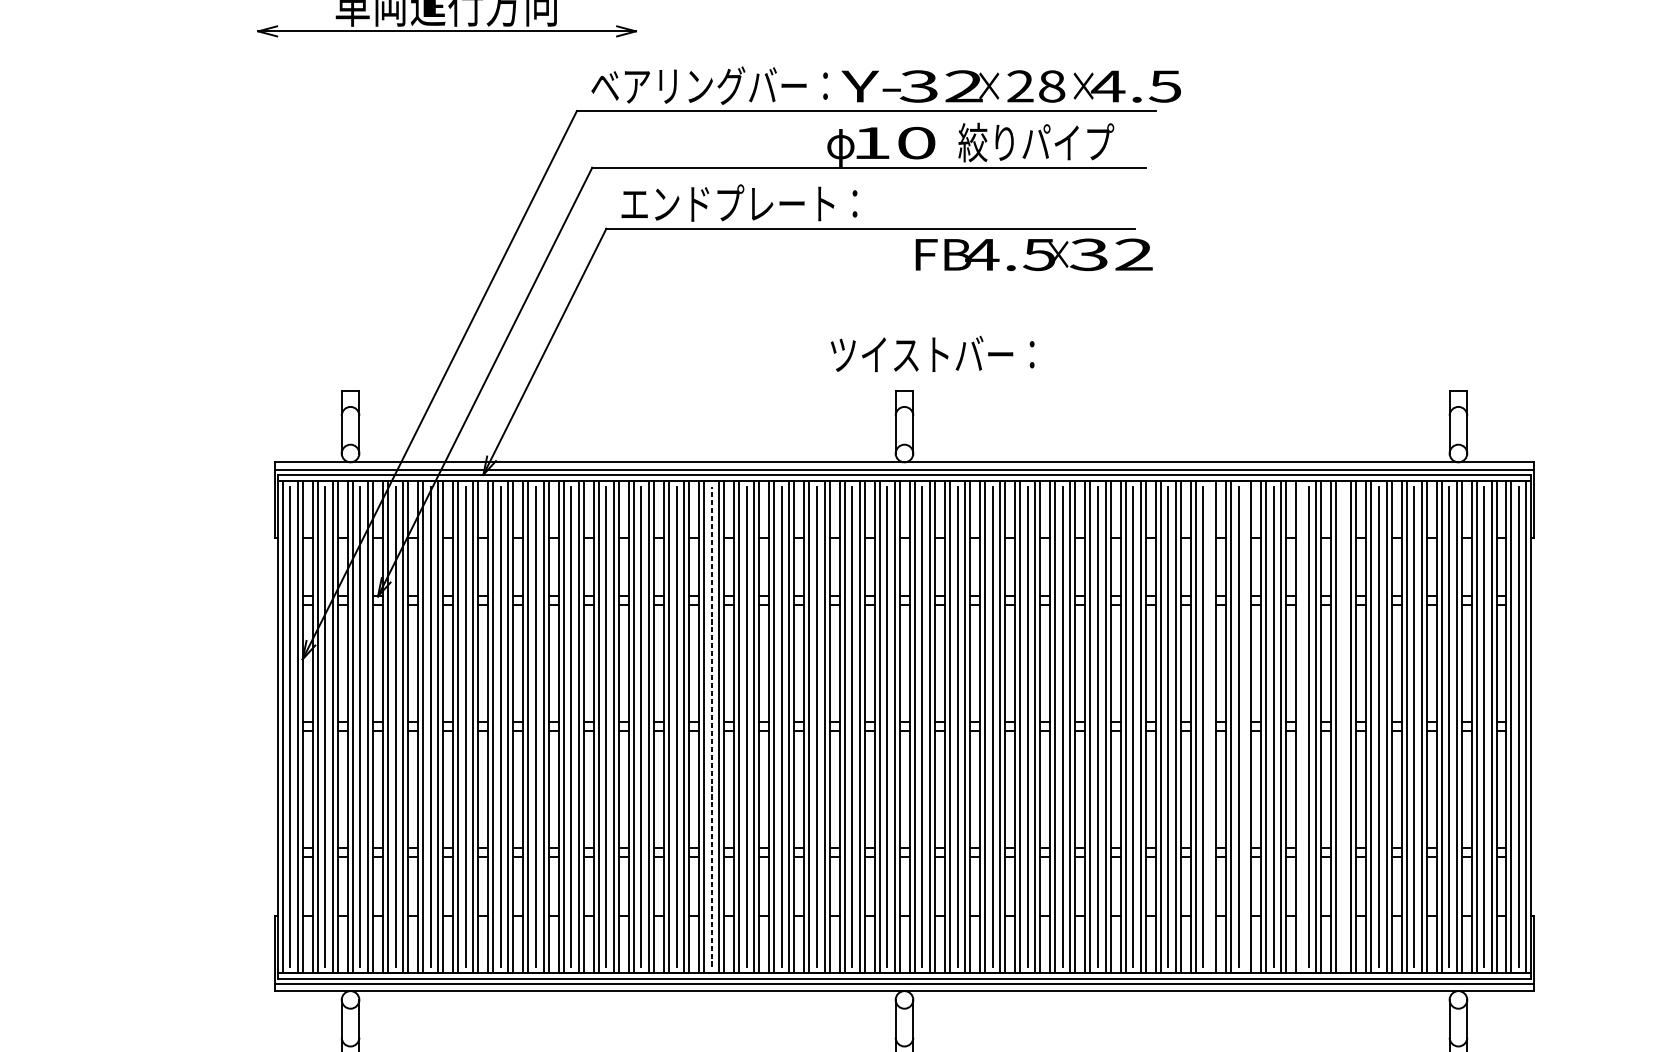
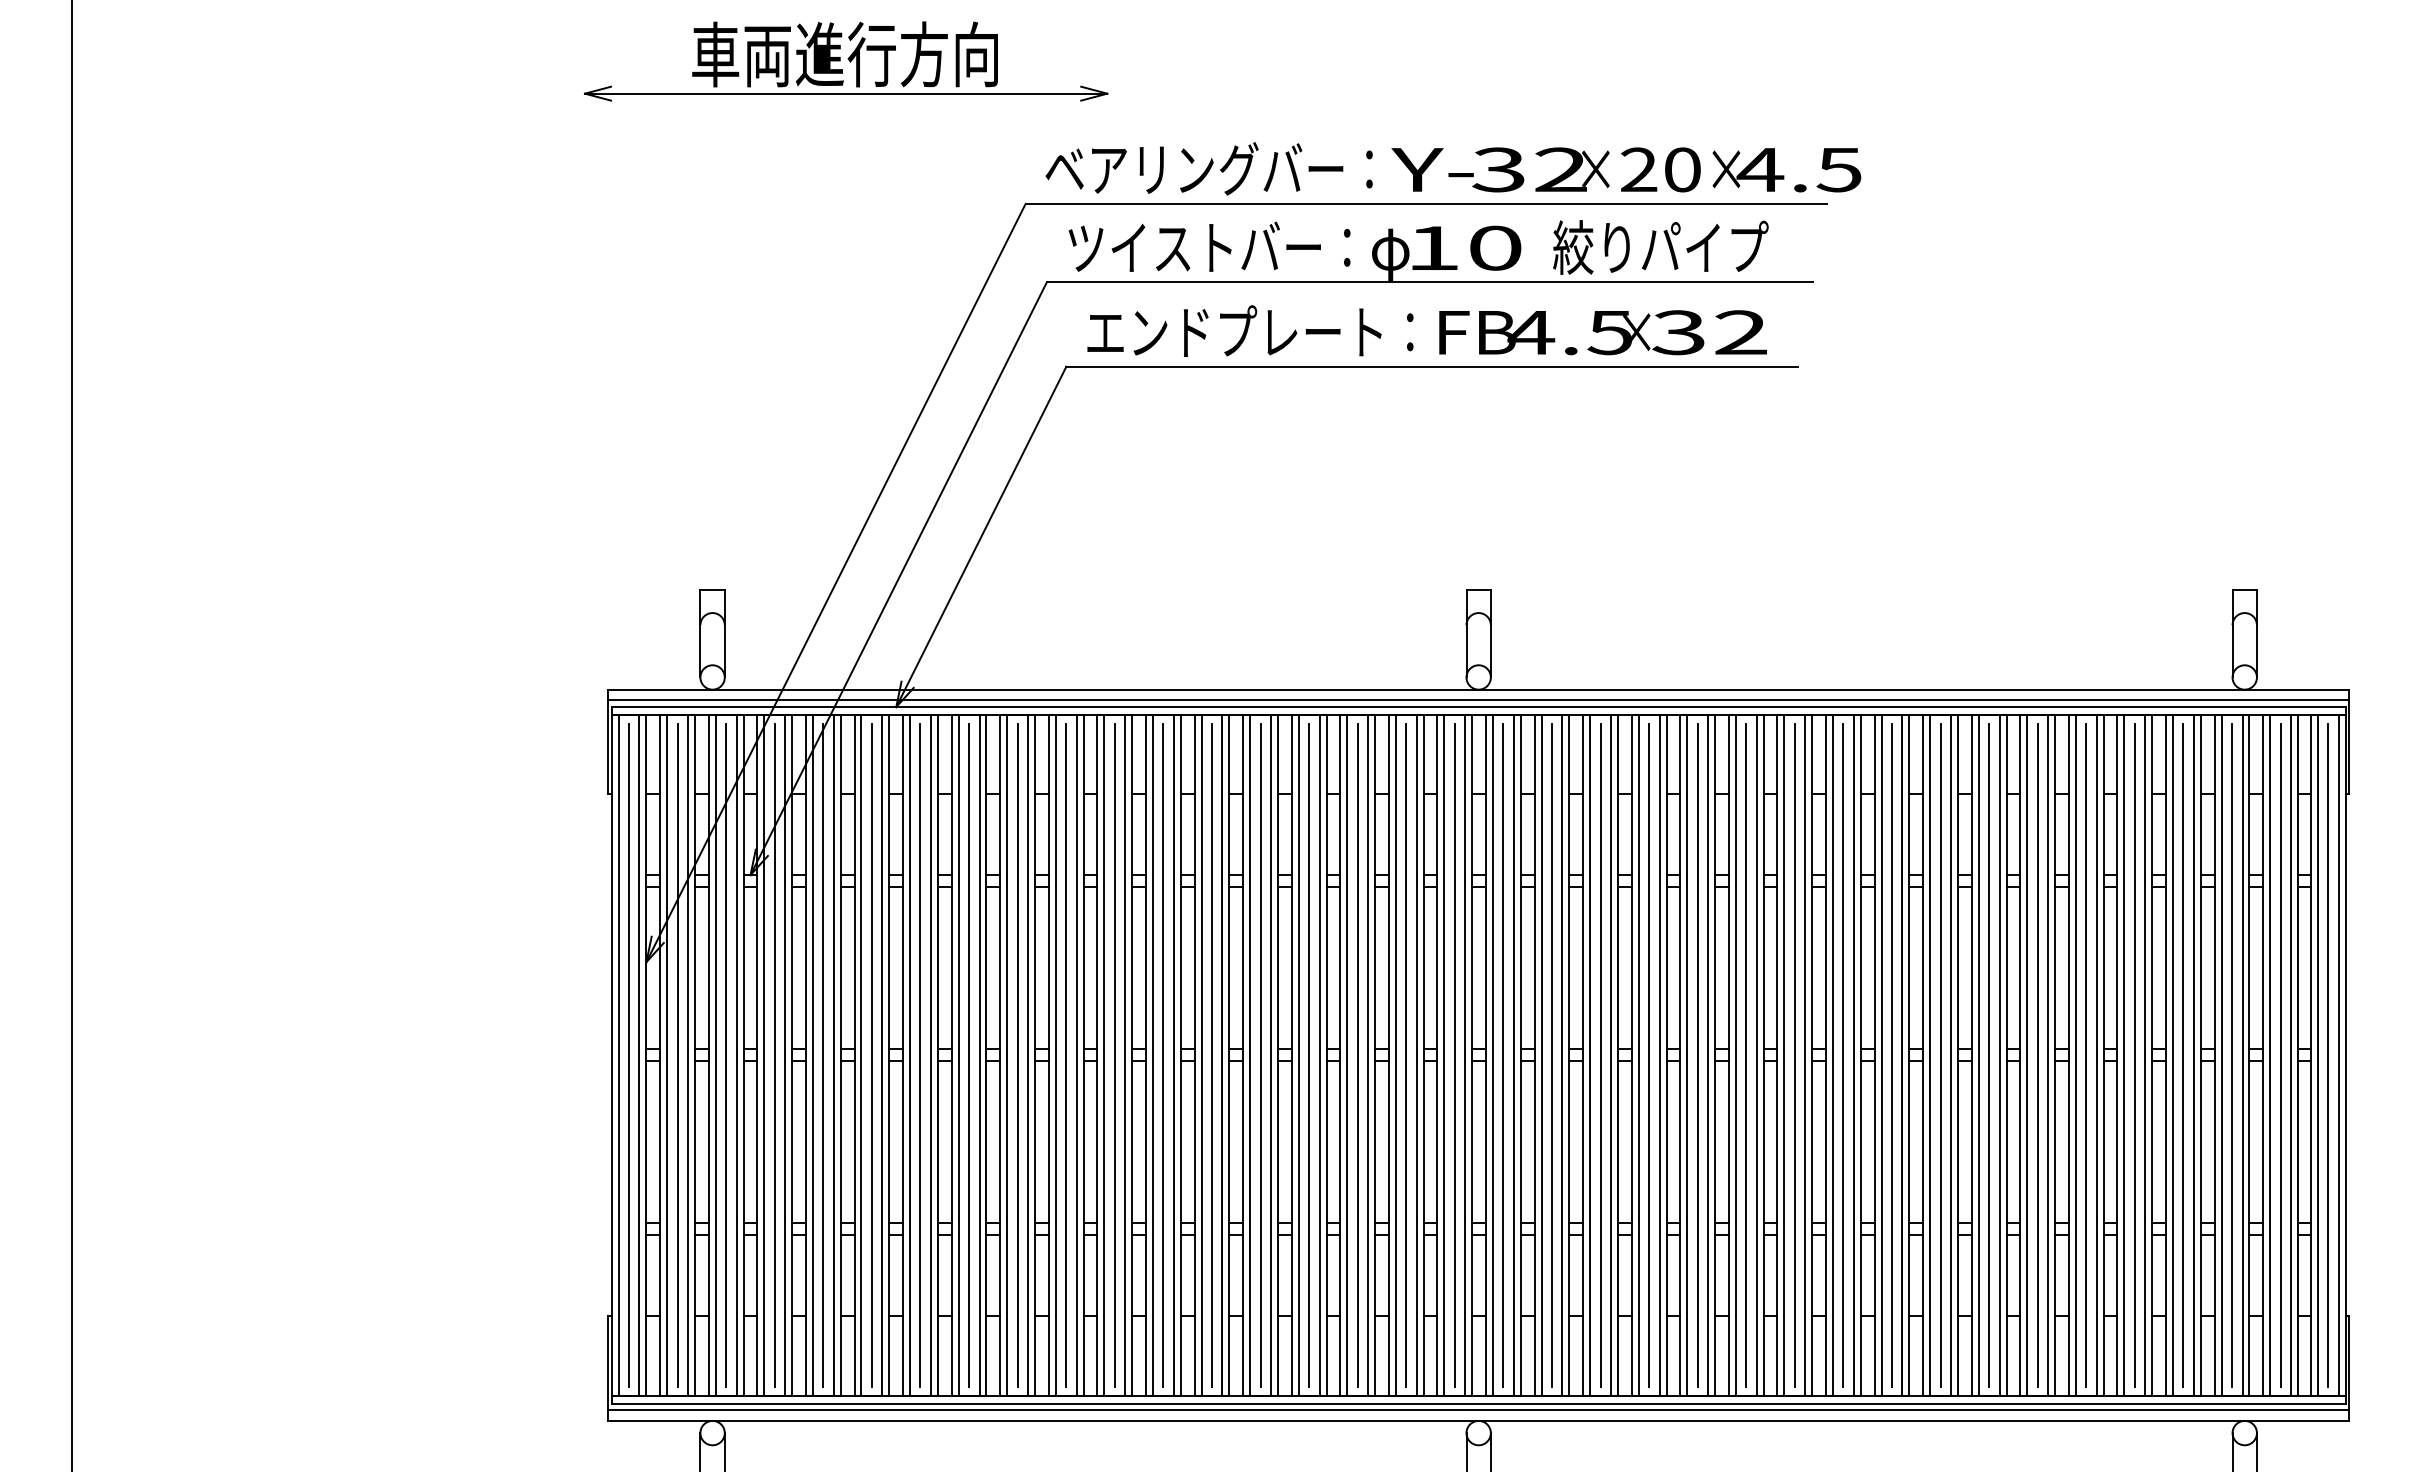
text: (1051, 86) -> (1682, 169), 28 -> 20
text: (1033, 254) -> (1602, 332), moved
text: (932, 353) -> (1209, 246), moved
line: (711, 726) -> (1211, 1055), dashed -> solid
line: (1210, 726) -> (1902, 1054), added
line: (1246, 726) -> (1951, 1054), added
line: (1301, 726) -> (2027, 1054), added
line: (1344, 726) -> (2086, 1054), added

